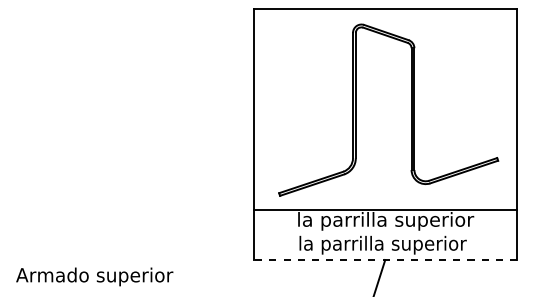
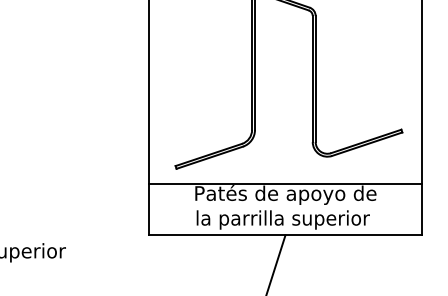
text: (386, 220) -> (286, 194), la parrilla superior -> Patés de apoyo de
line: (385, 260) -> (285, 235), dashed -> solid

